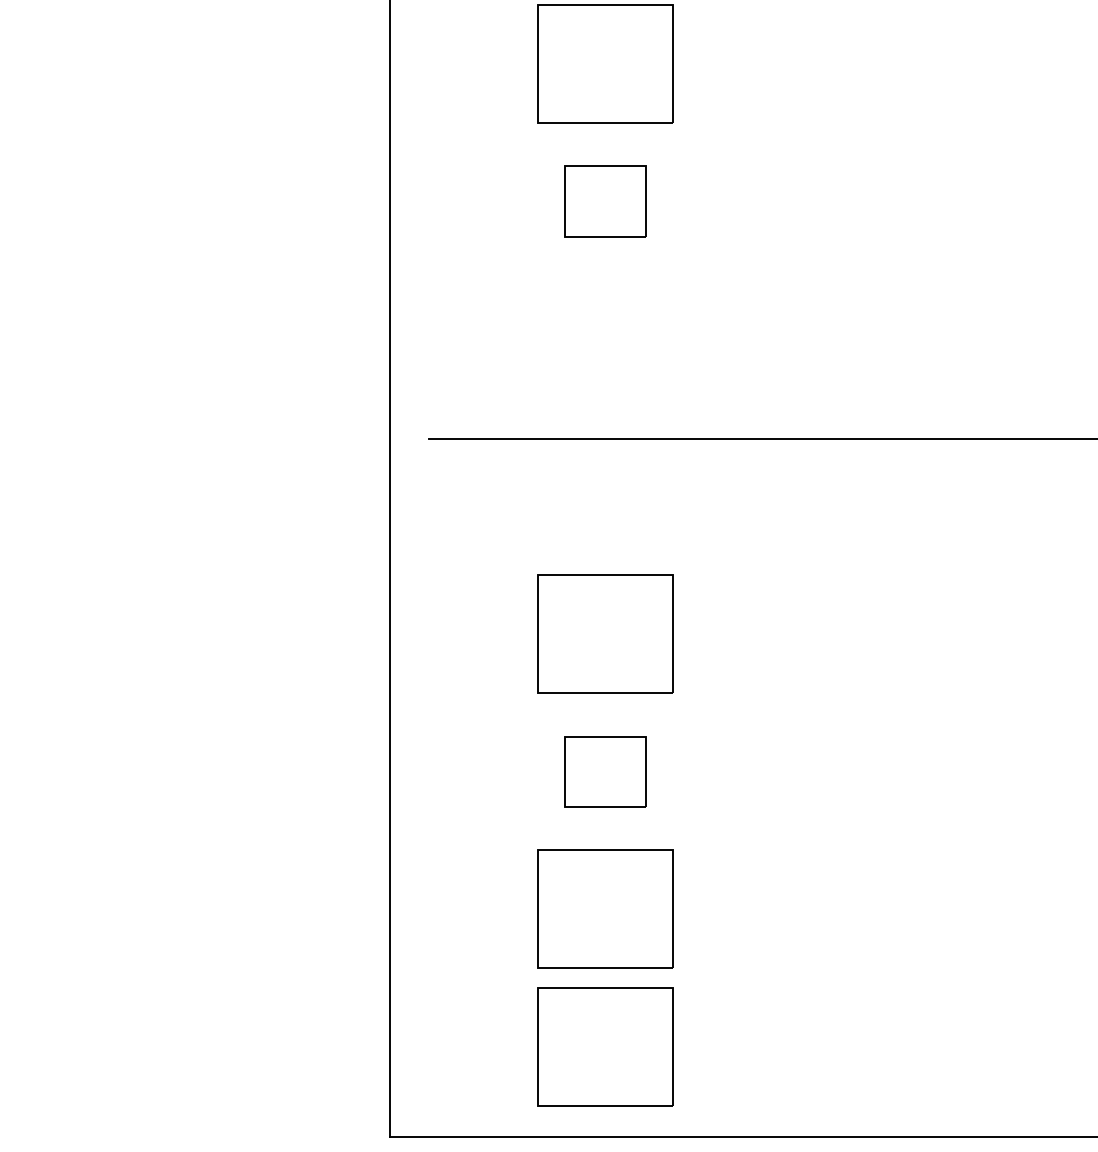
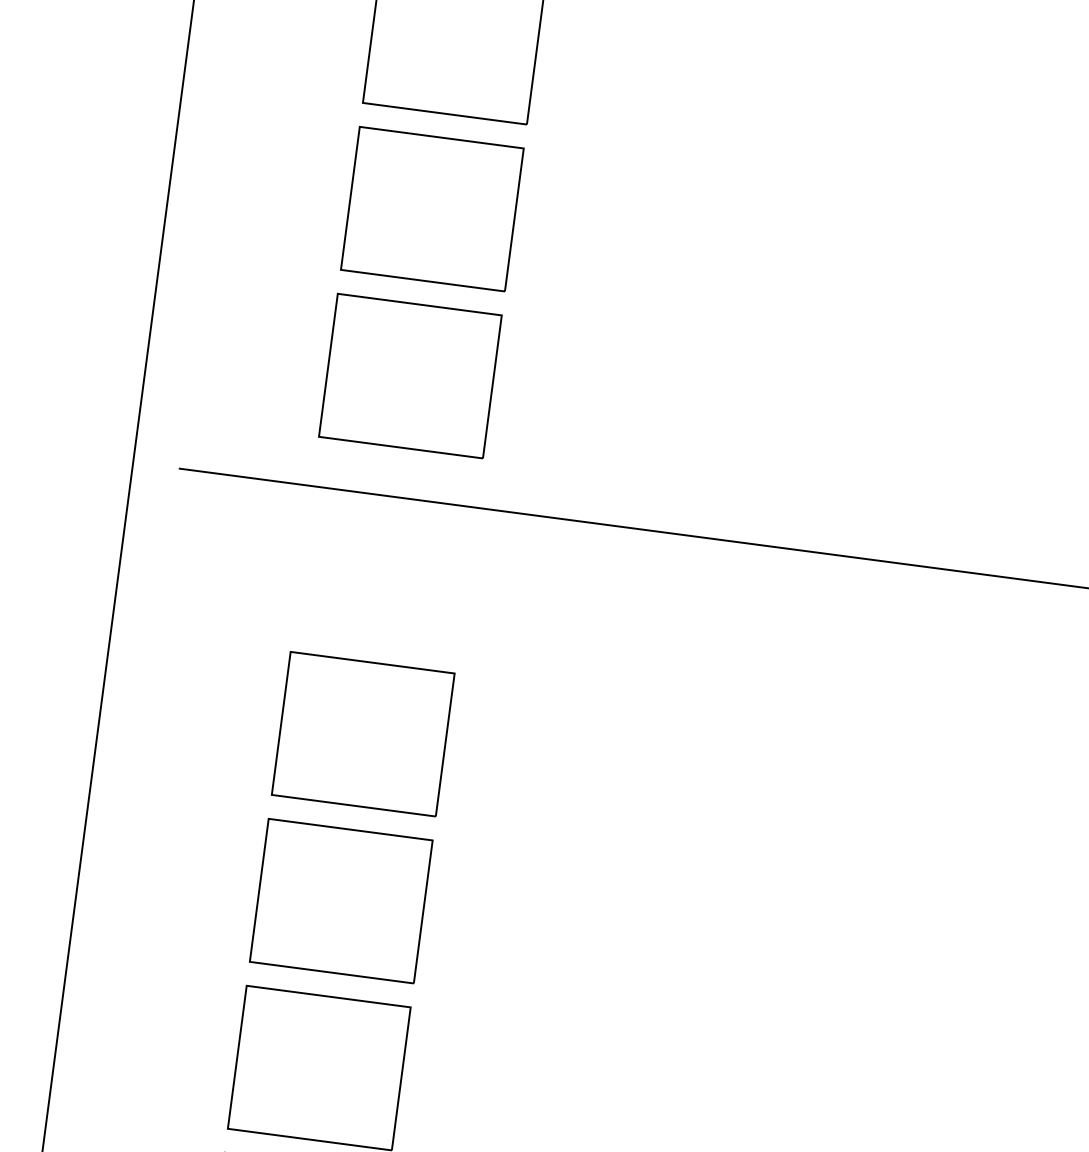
part: (605, 201) -> (432, 209), size x1.67
part: (605, 338) -> (410, 375), added
part: (605, 771) -> (341, 900), size x1.67

